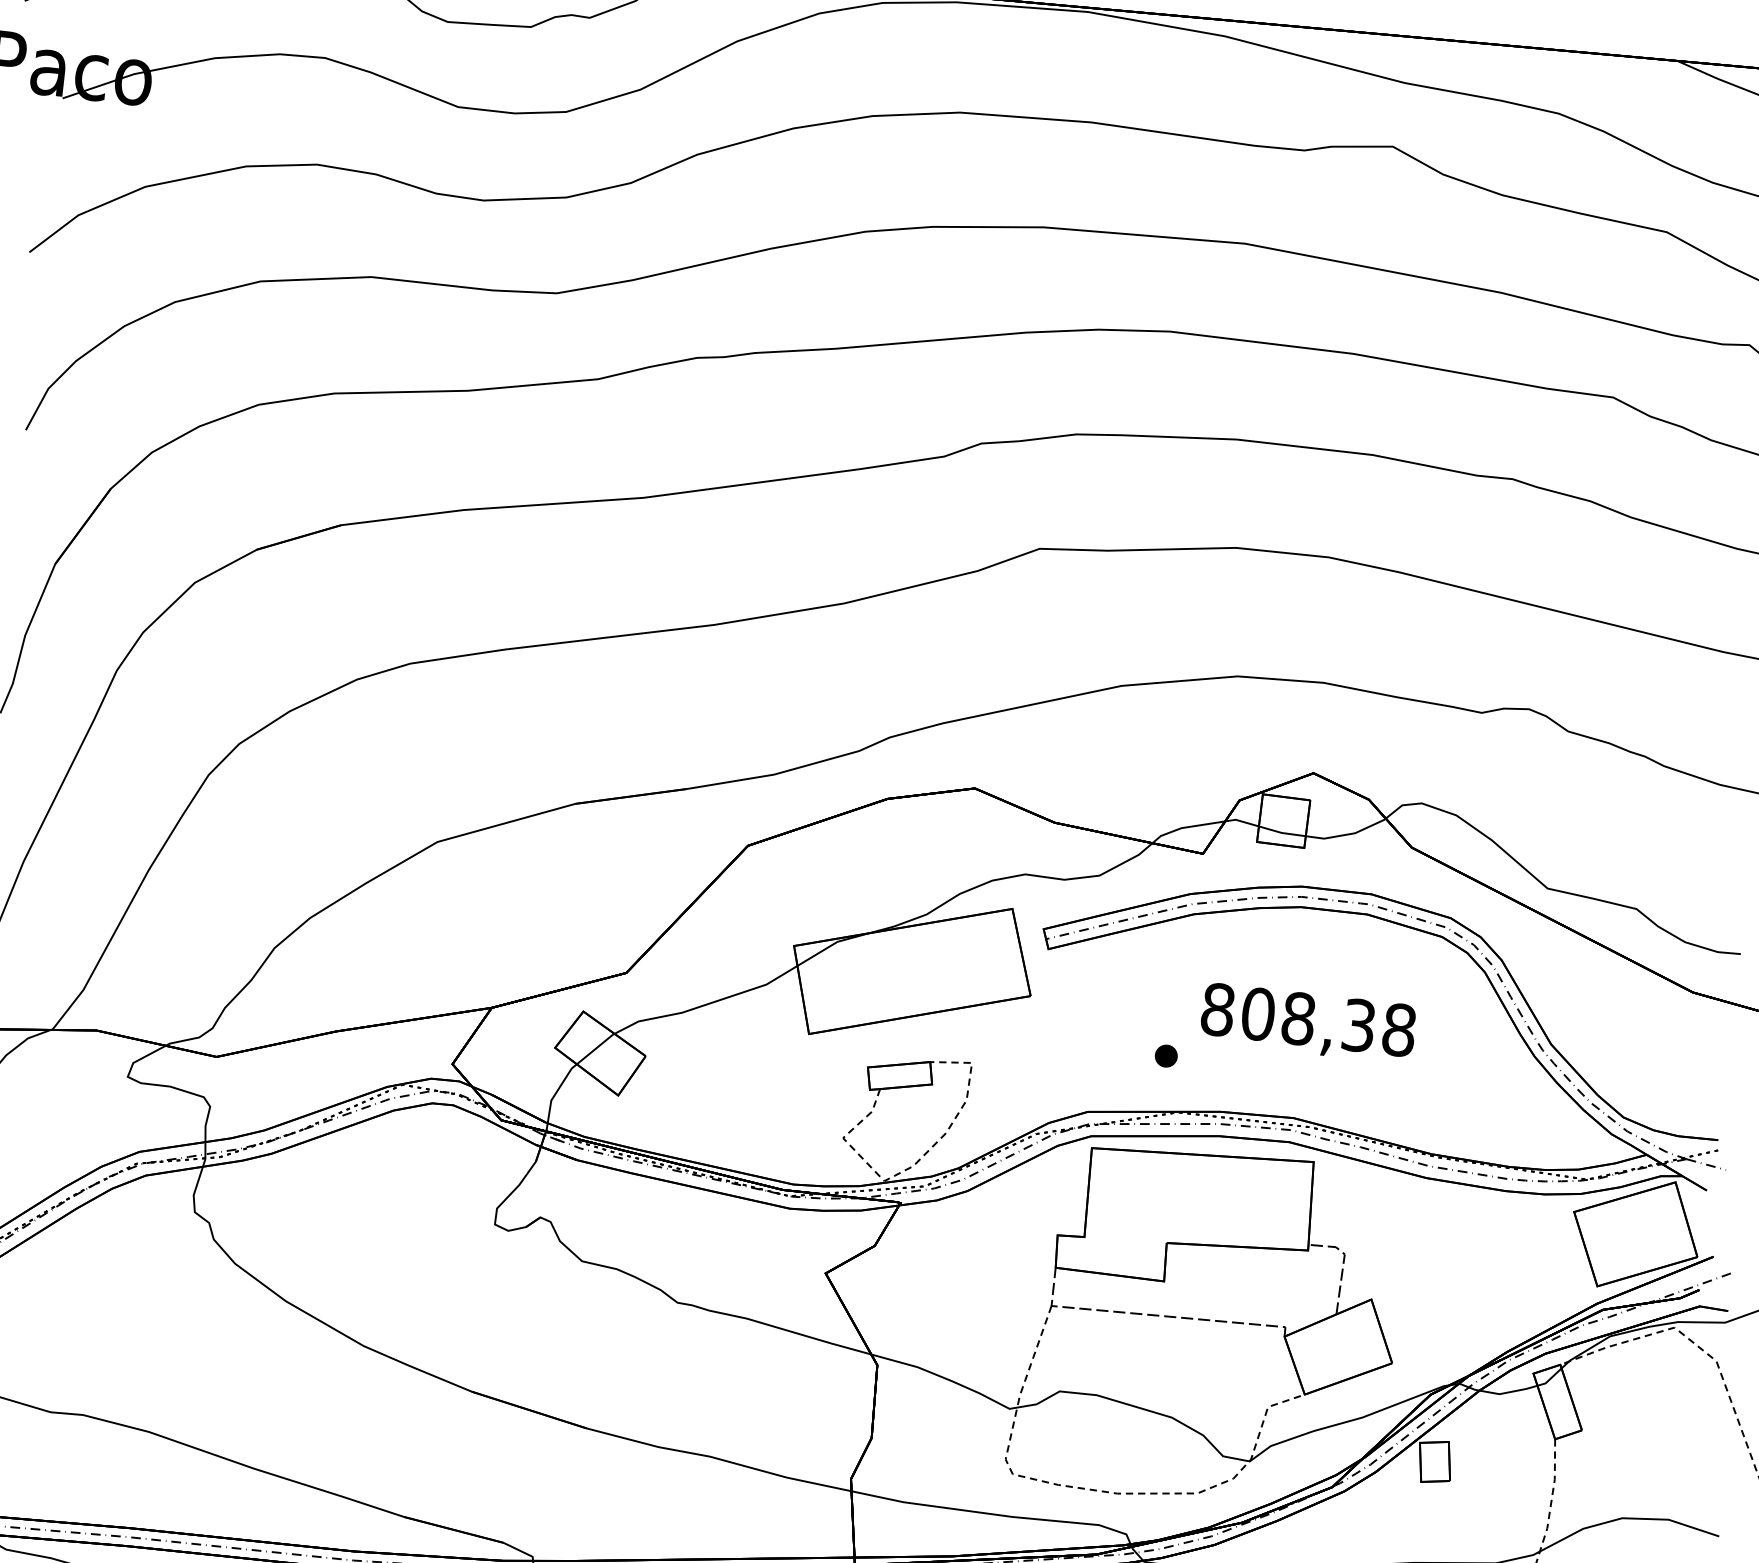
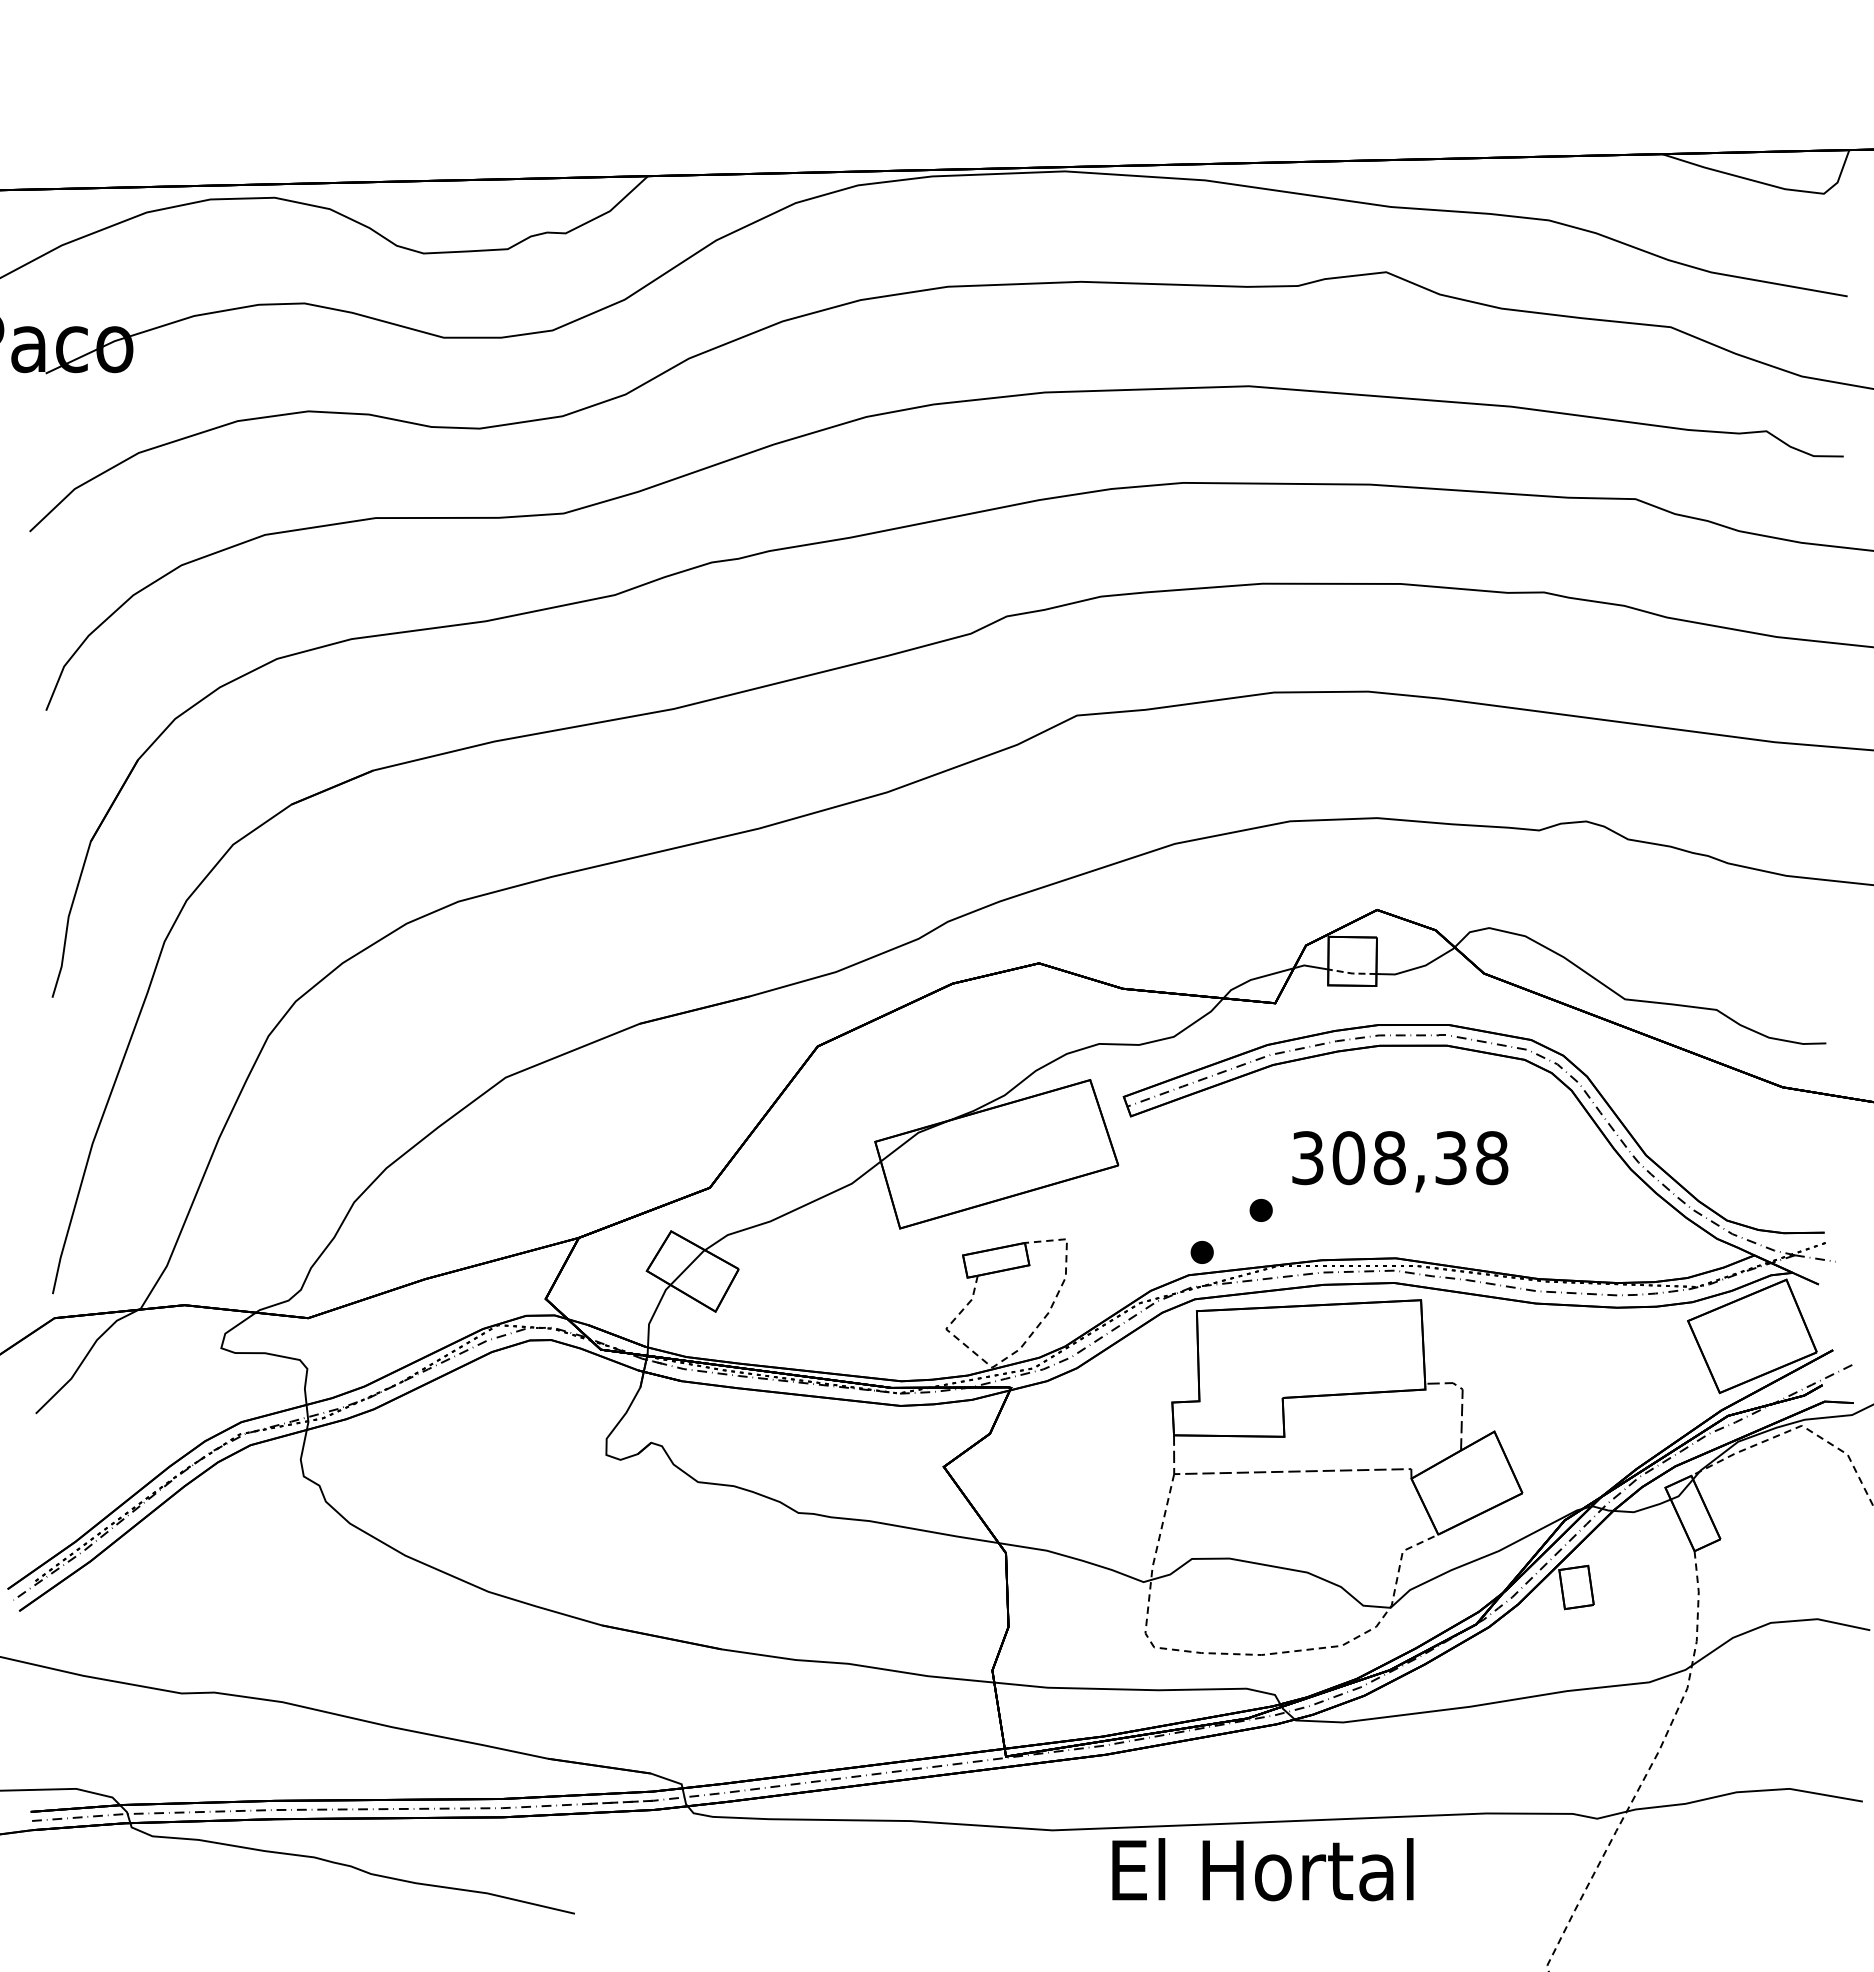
line: (1282, 833) -> (1352, 973), solid -> dashed
text: (1218, 1010) -> (1308, 1158), 808,38 -> 308,38
part: (1102, 1090) -> (1201, 1252), added

